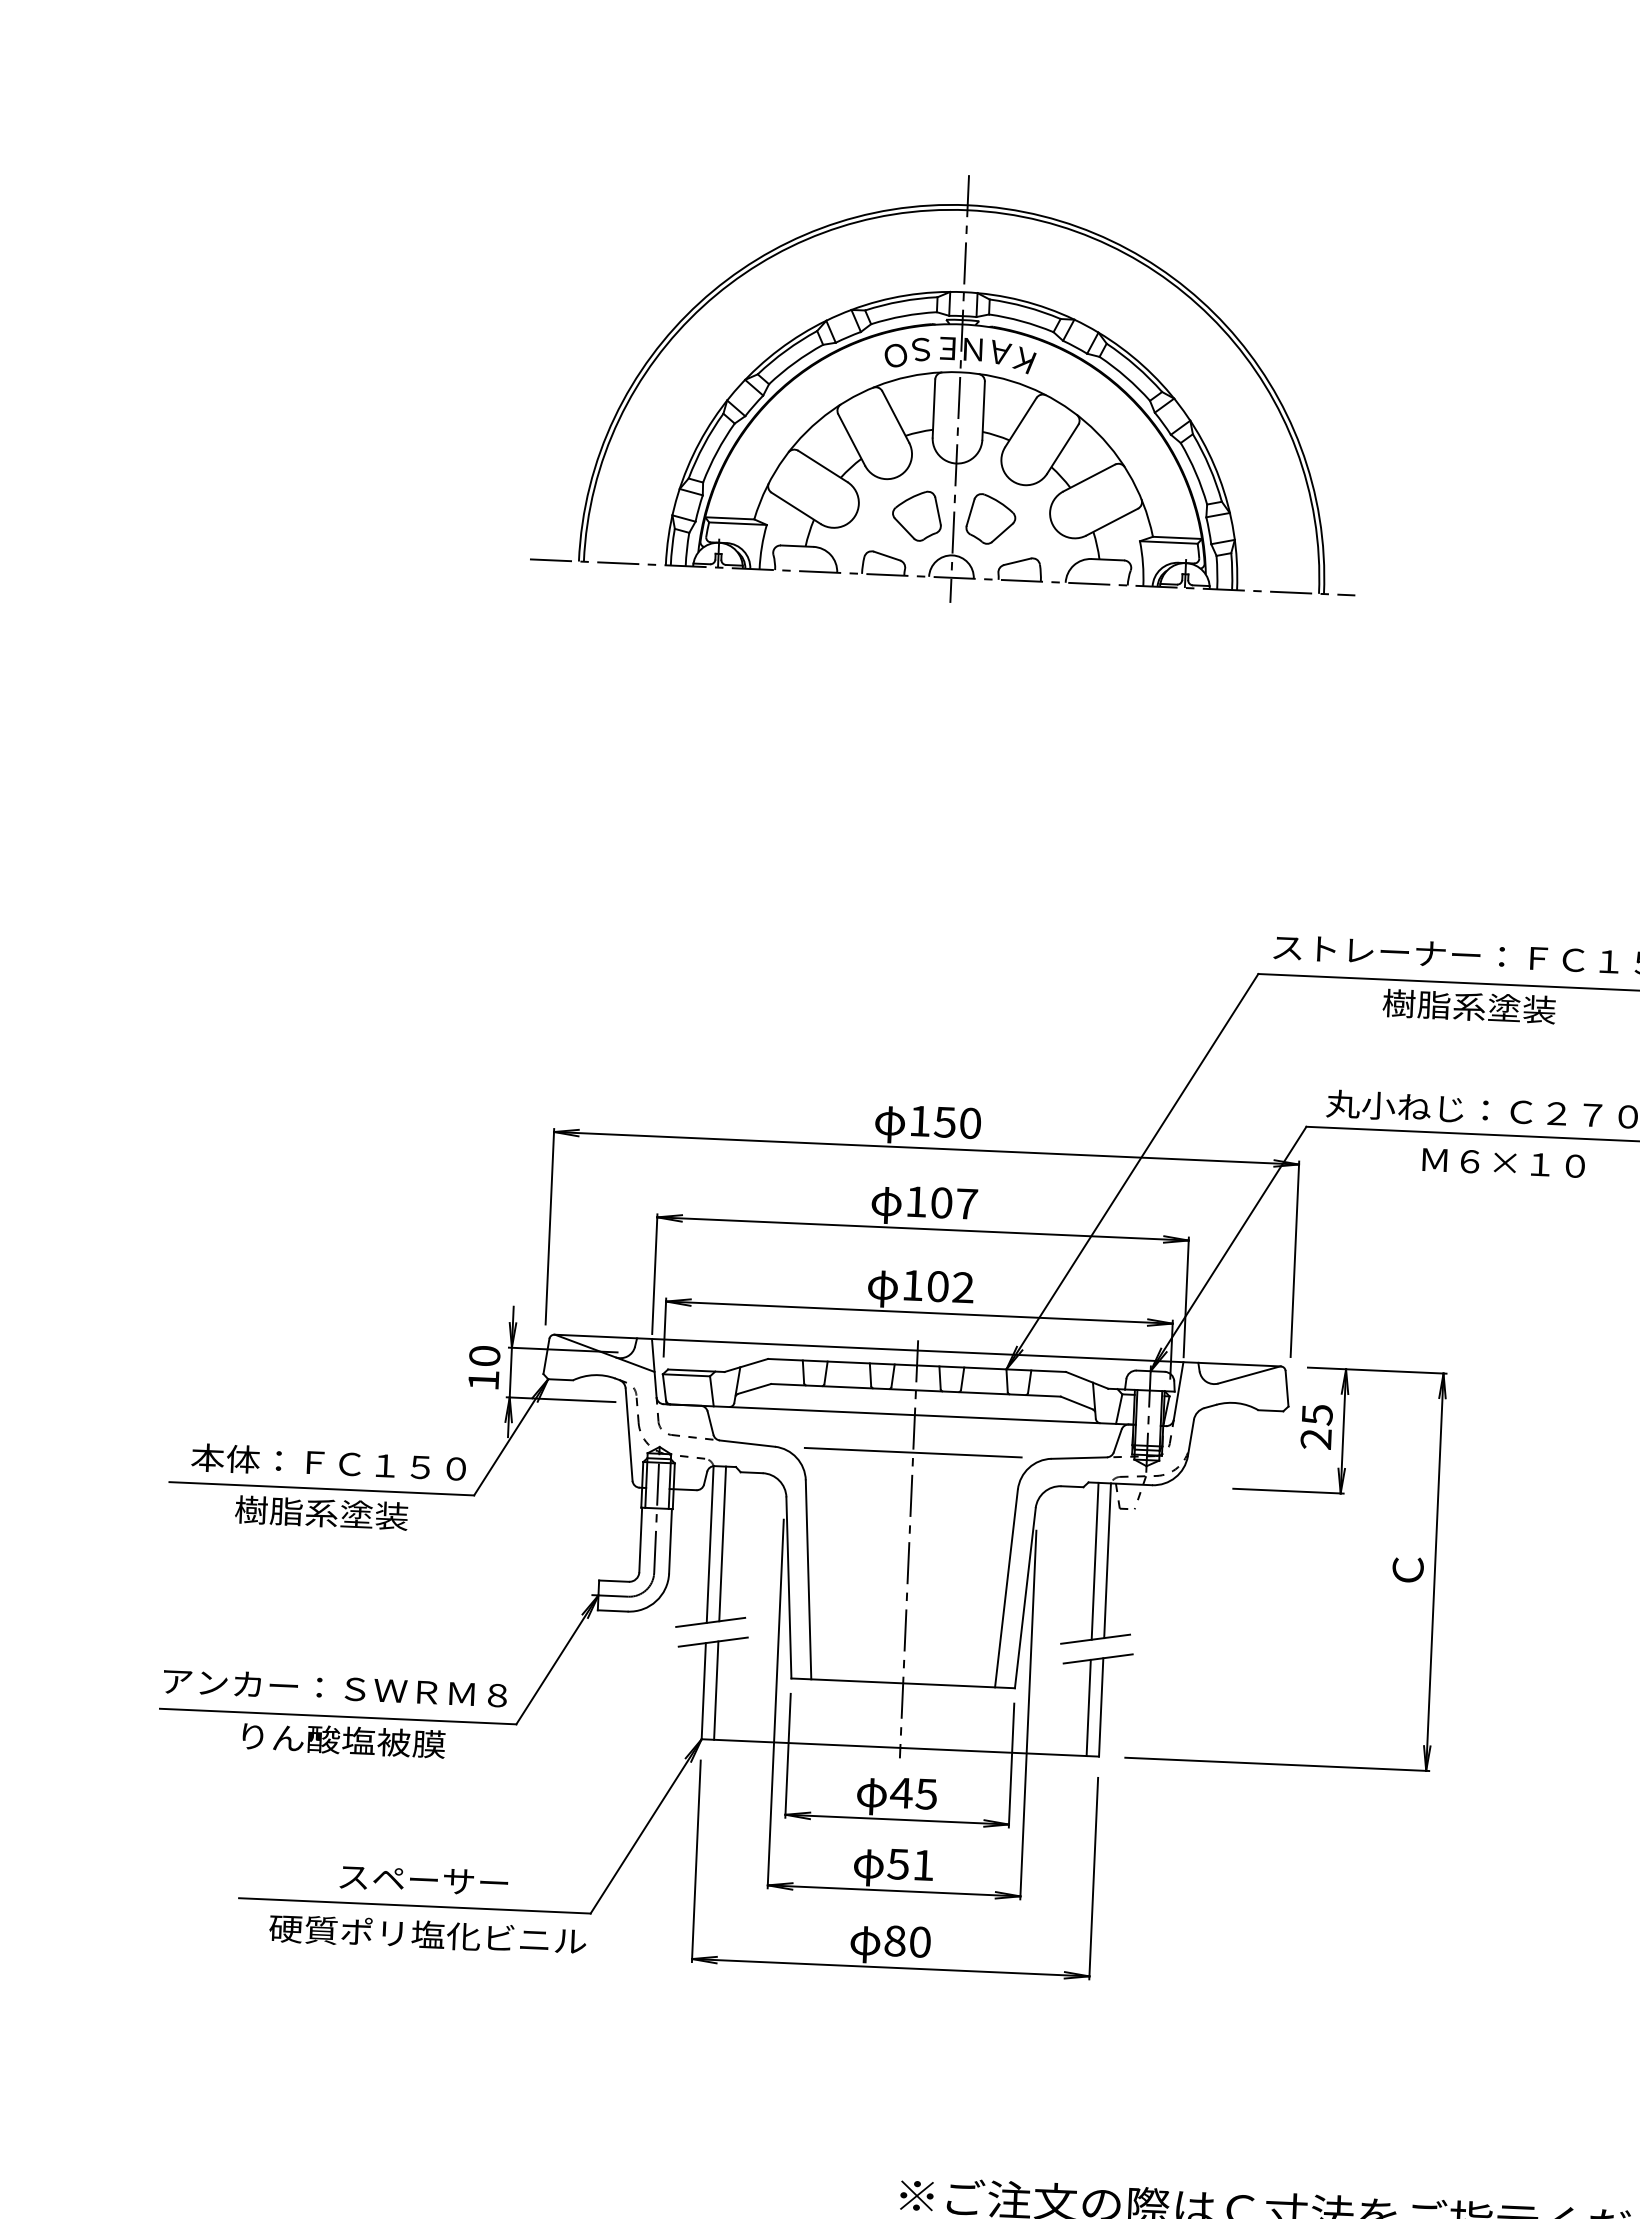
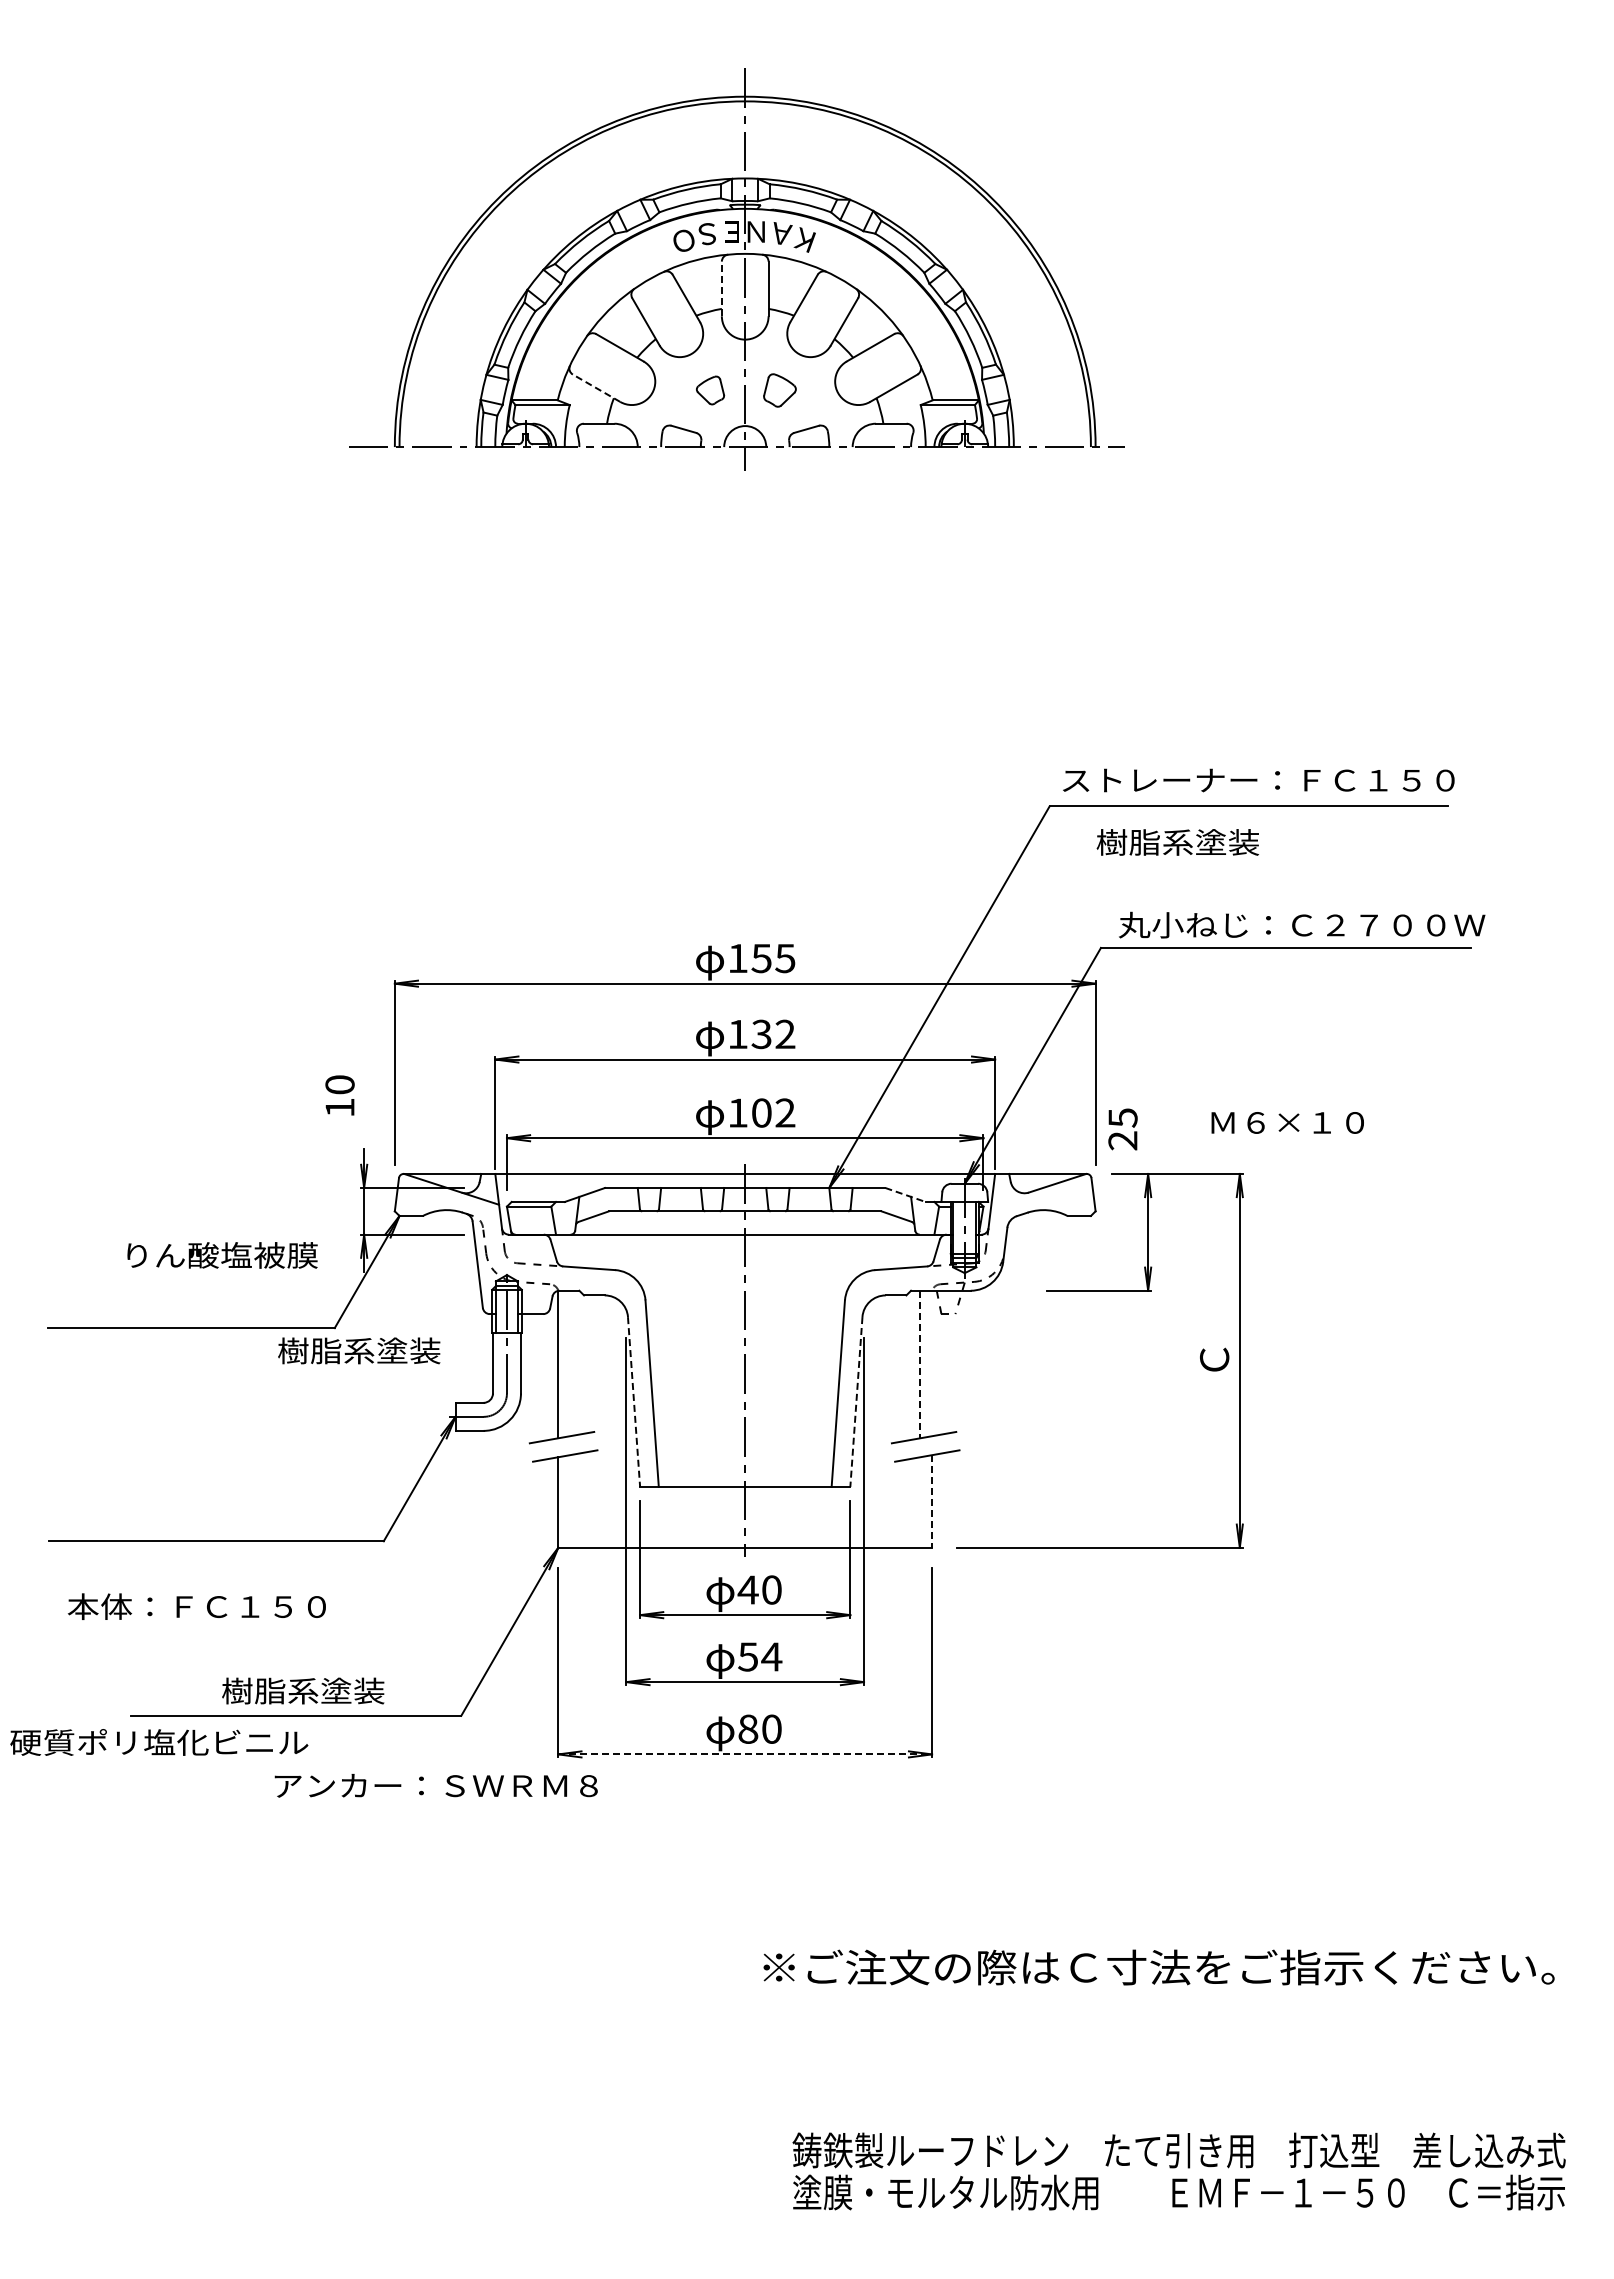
line: (933, 408) -> (721, 288), solid -> dashed
line: (796, 508) -> (596, 388), solid -> dashed
part: (917, 516) -> (710, 390), size x0.6
part: (990, 519) -> (779, 390), size x0.7
text: (1468, 1006) -> (1177, 842), moved
text: (970, 1123) -> (785, 958), 150 -> 155
text: (1503, 1162) -> (1287, 1122), moved
text: (954, 1202) -> (773, 1033), 107 -> 132
text: (483, 1367) -> (339, 1095), moved
line: (1088, 1380) -> (906, 1195), solid -> dashed
text: (1316, 1427) -> (1122, 1129), moved
line: (913, 1453) -> (745, 1270), removed
text: (328, 1462) -> (196, 1606), moved
text: (321, 1512) -> (359, 1350), moved
line: (723, 1543) -> (570, 1363), removed
line: (1108, 1560) -> (932, 1363), removed
line: (1095, 1561) -> (920, 1364), solid -> dashed
line: (789, 1588) -> (634, 1402), solid -> dashed
line: (1025, 1598) -> (856, 1402), solid -> dashed
text: (334, 1687) -> (435, 1785), moved
line: (716, 1690) -> (570, 1501), removed
line: (1101, 1707) -> (932, 1501), solid -> dashed
line: (1088, 1708) -> (920, 1502), removed
text: (343, 1740) -> (222, 1255), moved
text: (926, 1793) -> (771, 1589), 45 -> 40
text: (923, 1864) -> (771, 1656), 51 -> 54
text: (424, 1879) -> (303, 1690), スペーサー -> 樹脂系塗装
text: (428, 1934) -> (159, 1742), moved
line: (891, 1967) -> (745, 1754), solid -> dashed

